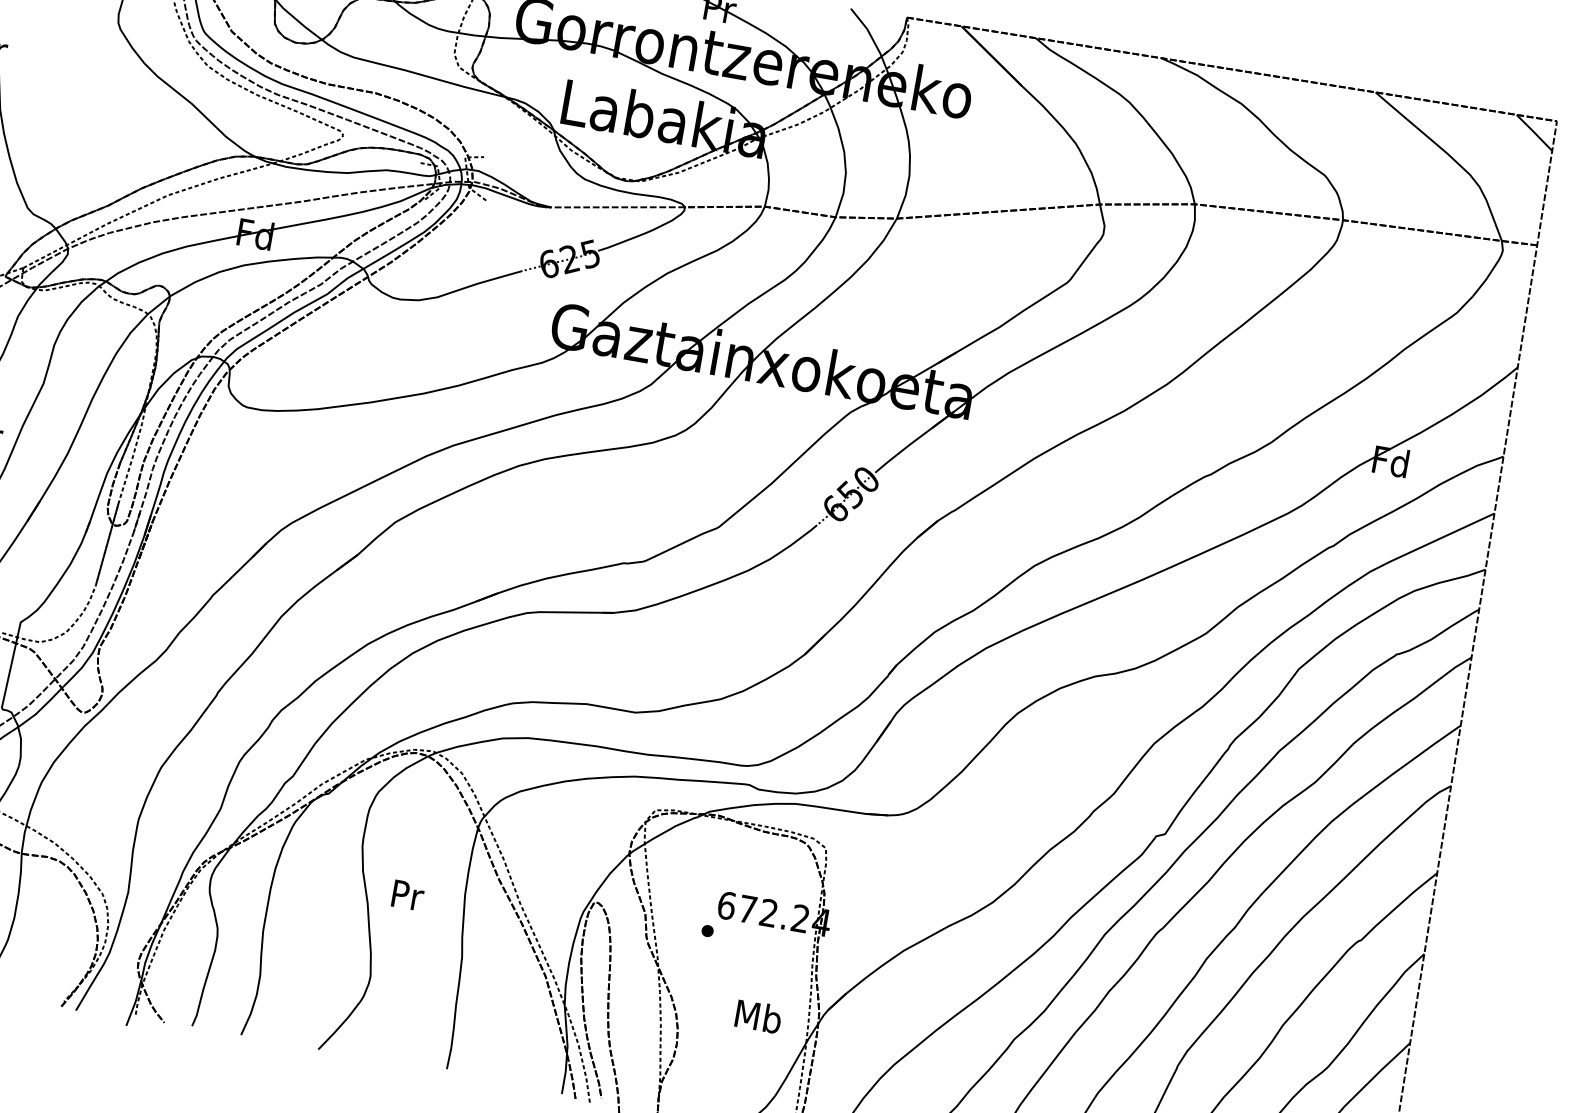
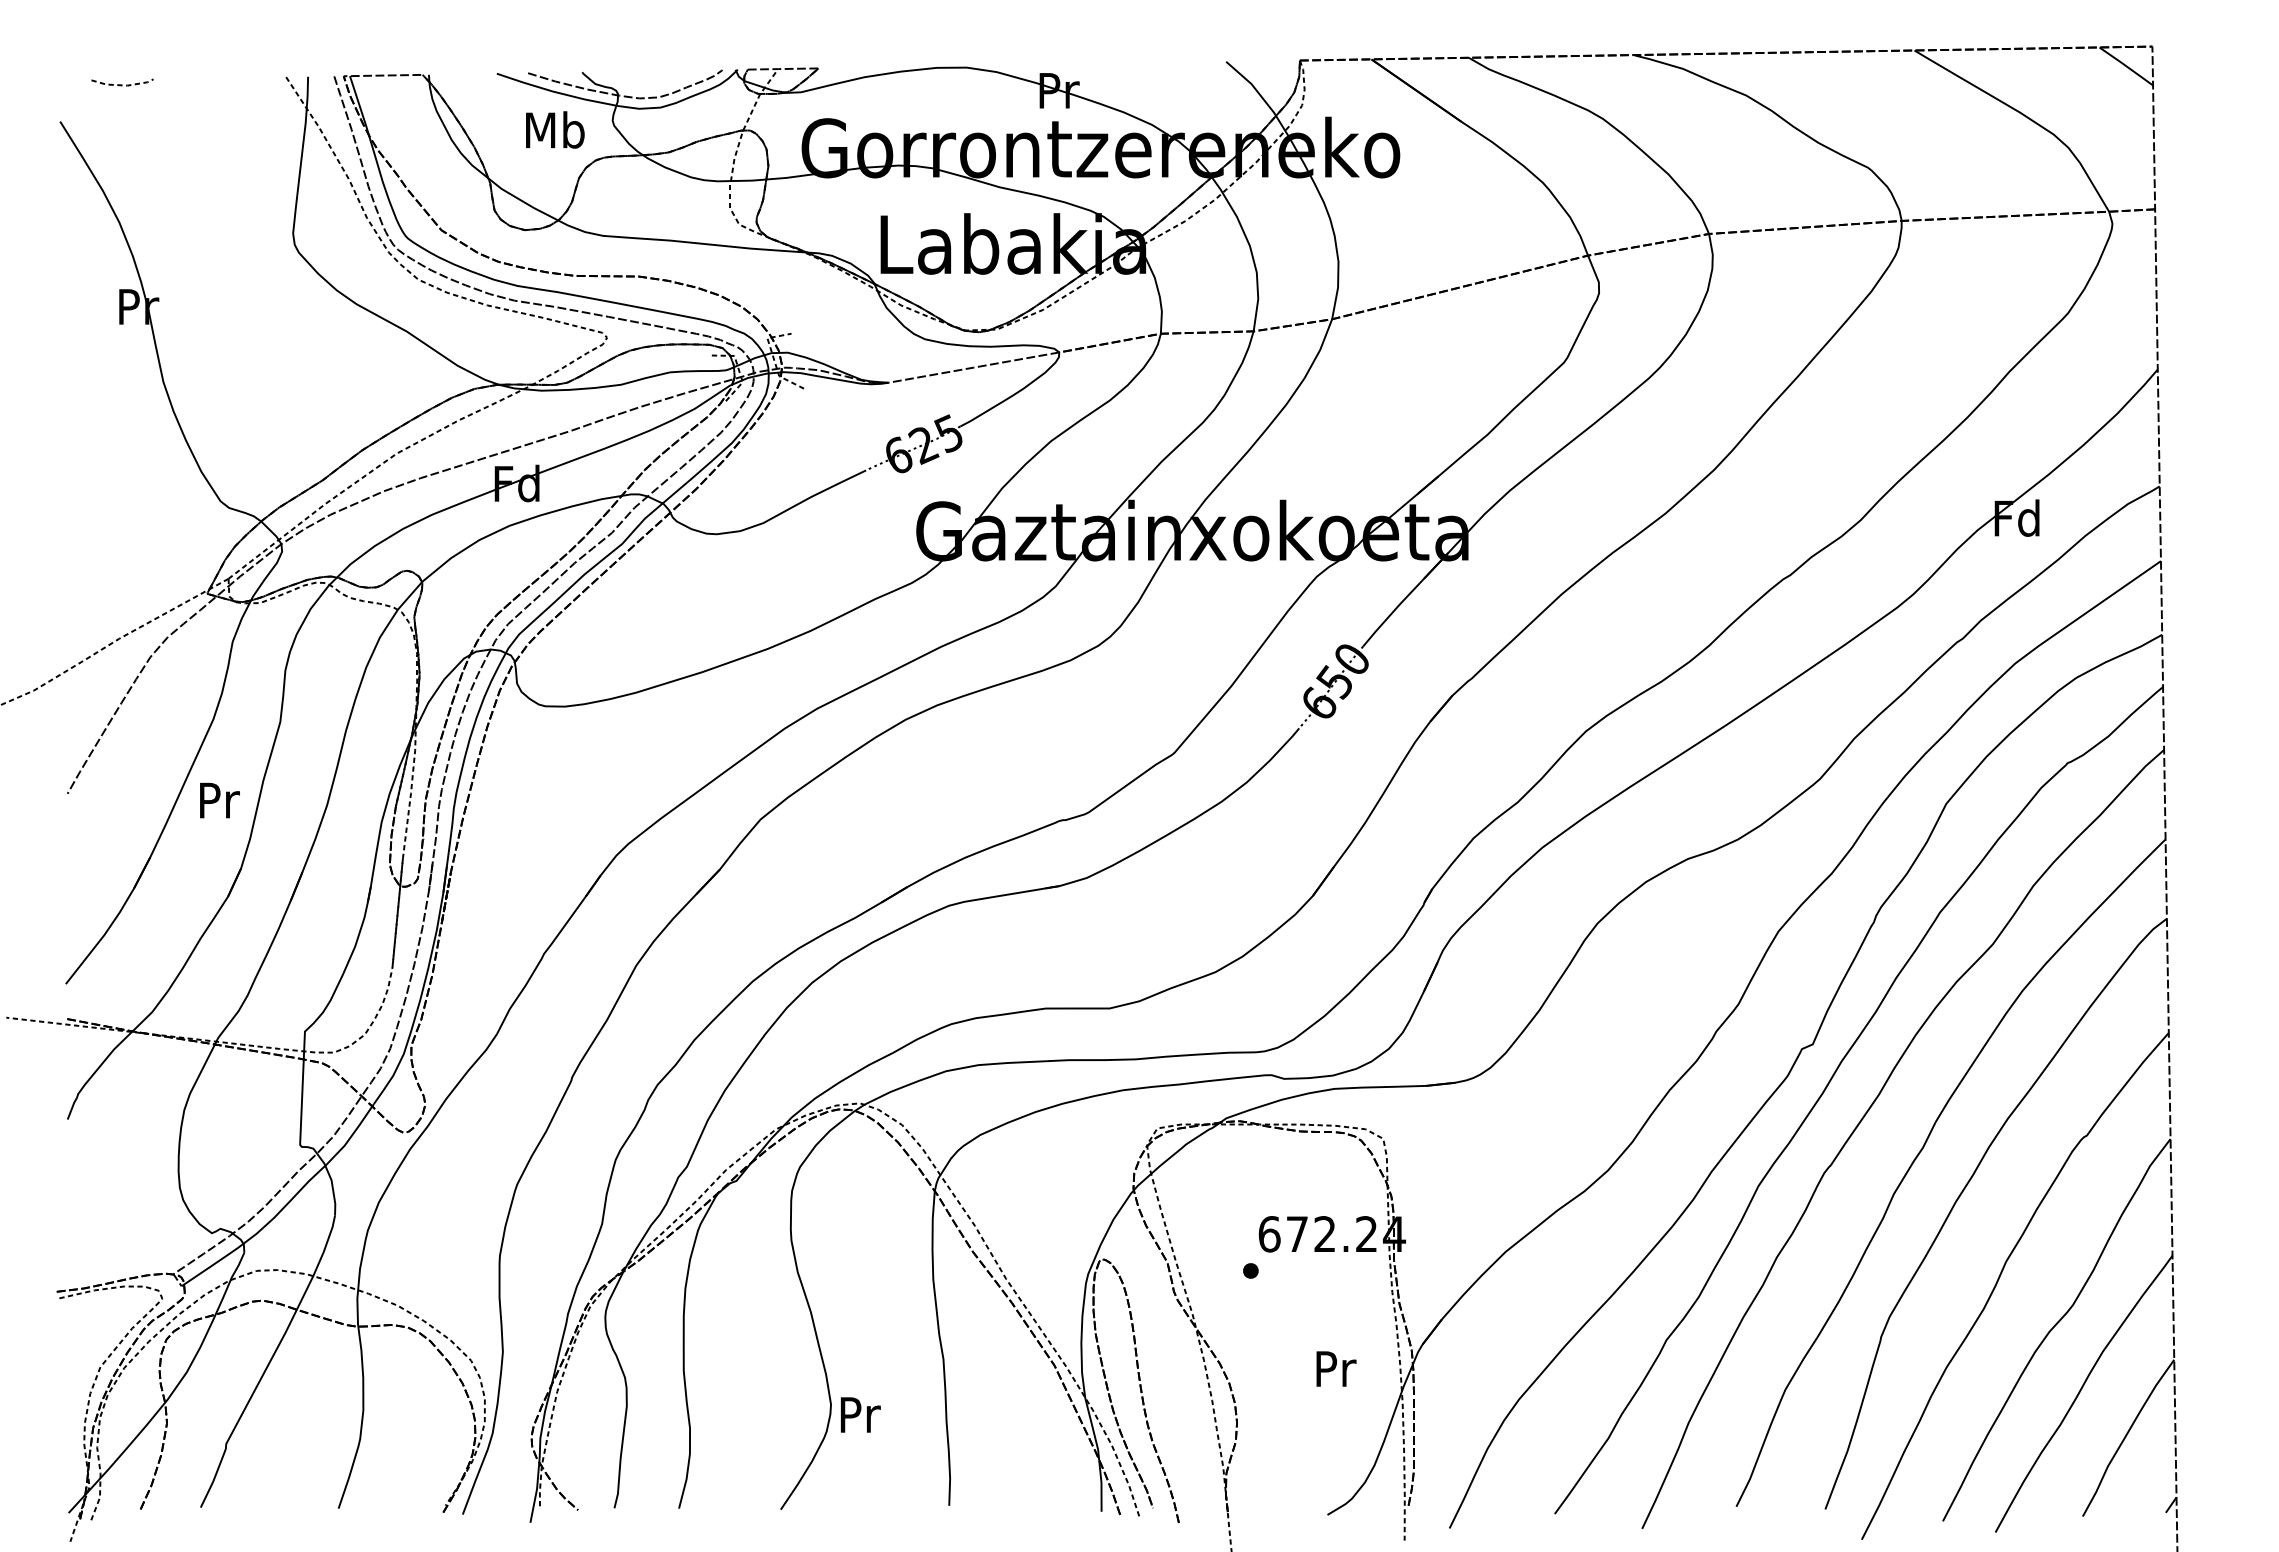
text: (408, 895) -> (860, 1414), moved
text: (758, 1016) -> (1335, 1368), Mb -> Pr

